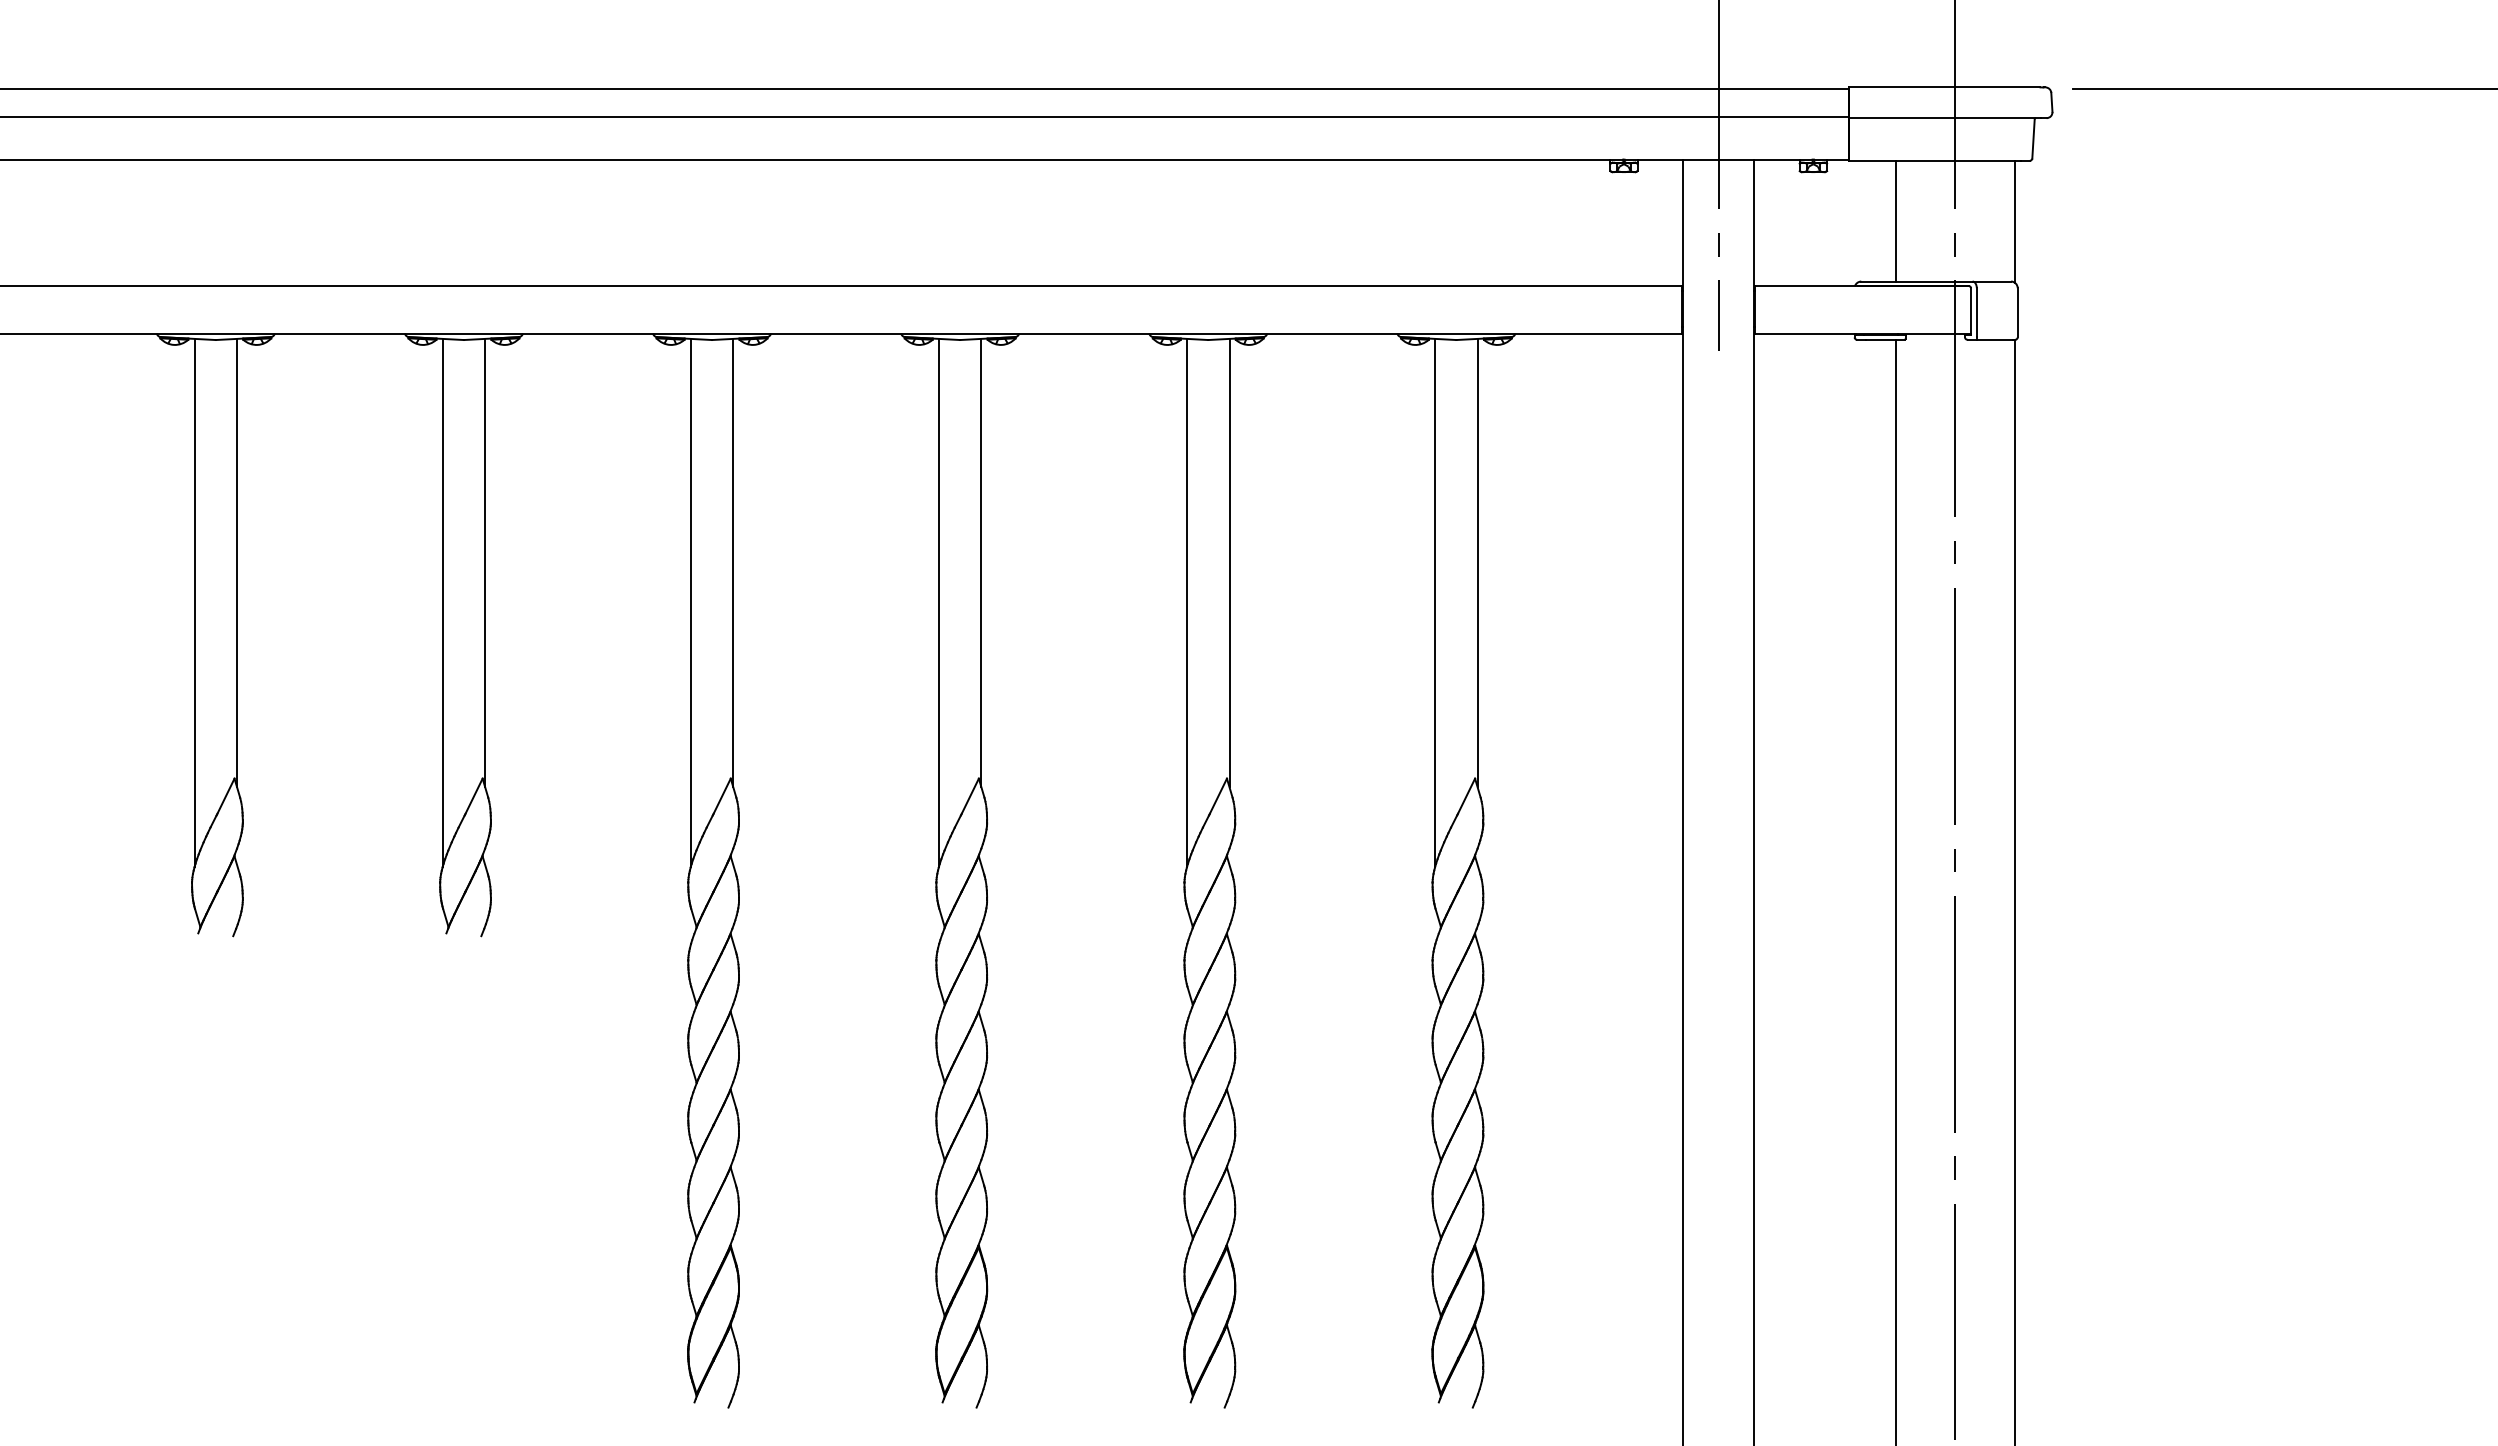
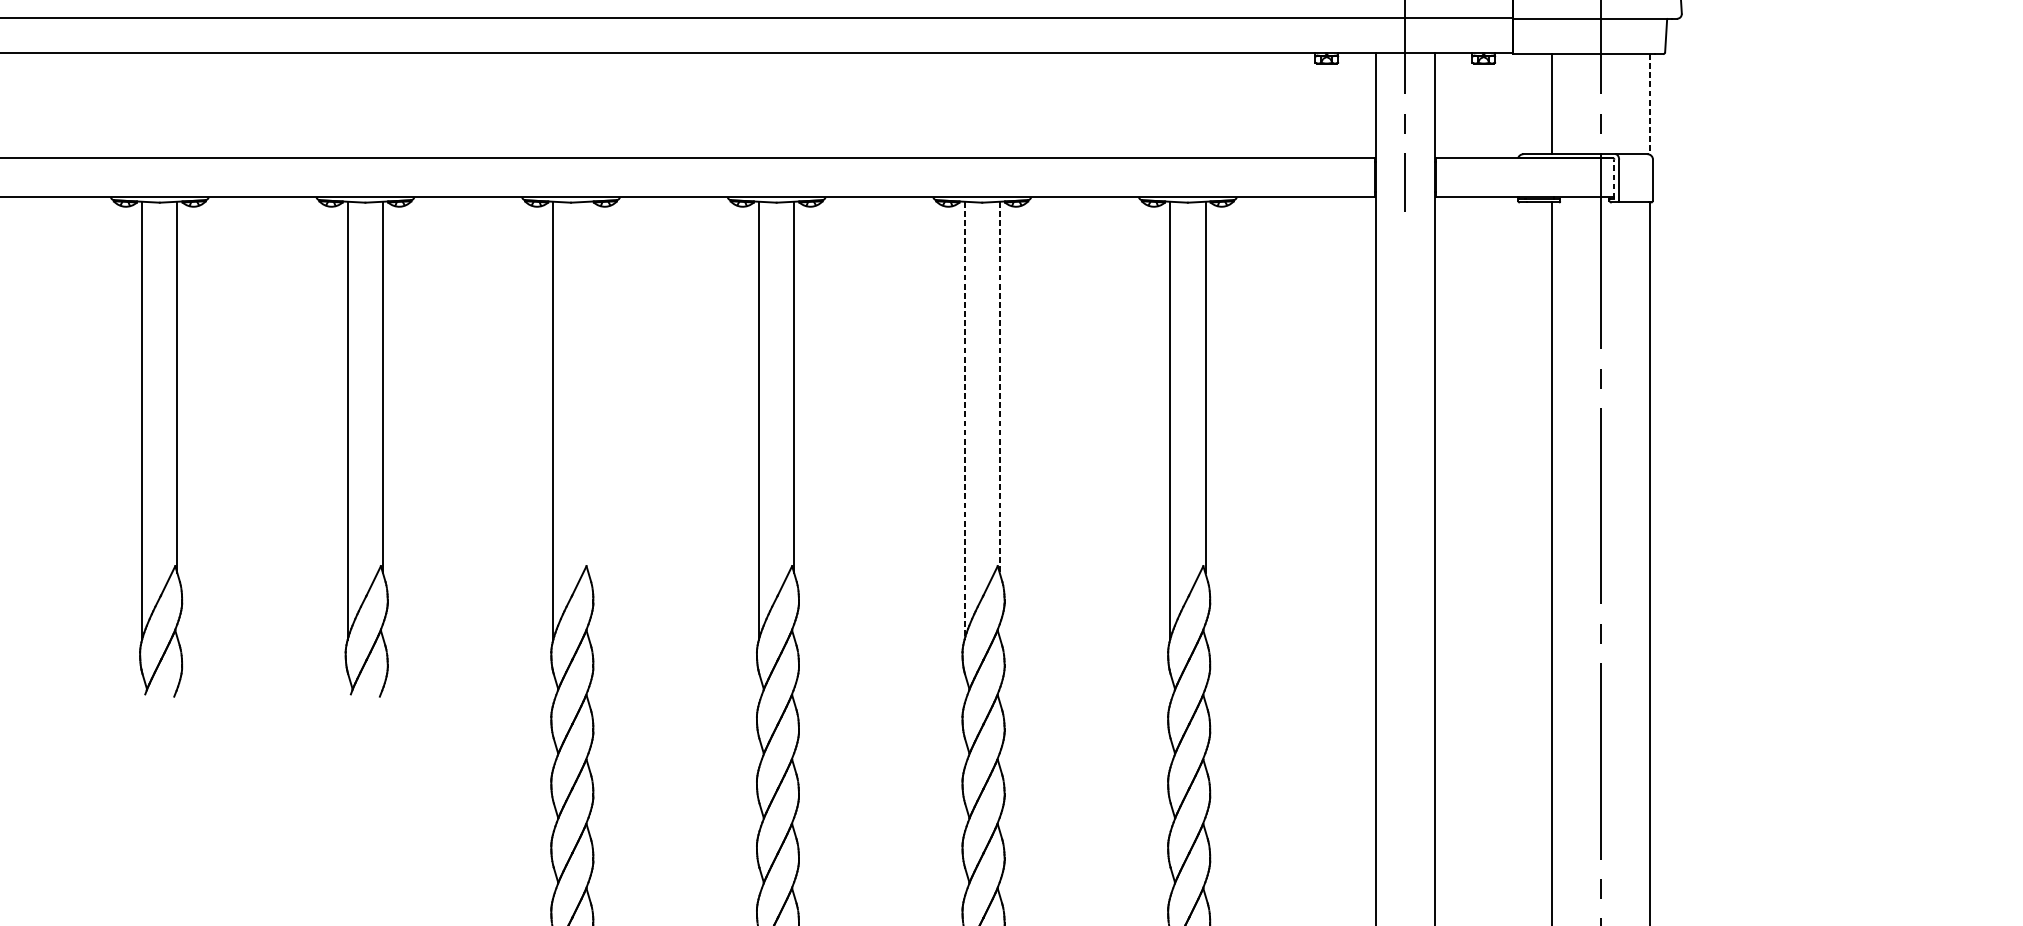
line: (2014, 221) -> (1650, 104), solid -> dashed
line: (1971, 311) -> (1614, 179), solid -> dashed
line: (733, 562) -> (588, 387), removed
line: (1229, 563) -> (999, 387), solid -> dashed
line: (1186, 603) -> (964, 421), solid -> dashed

